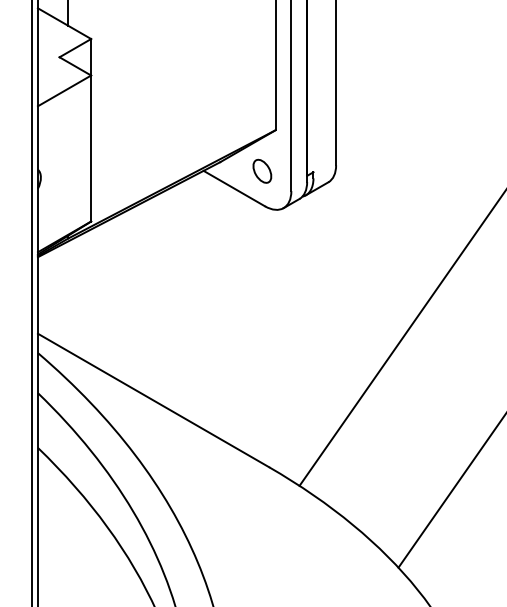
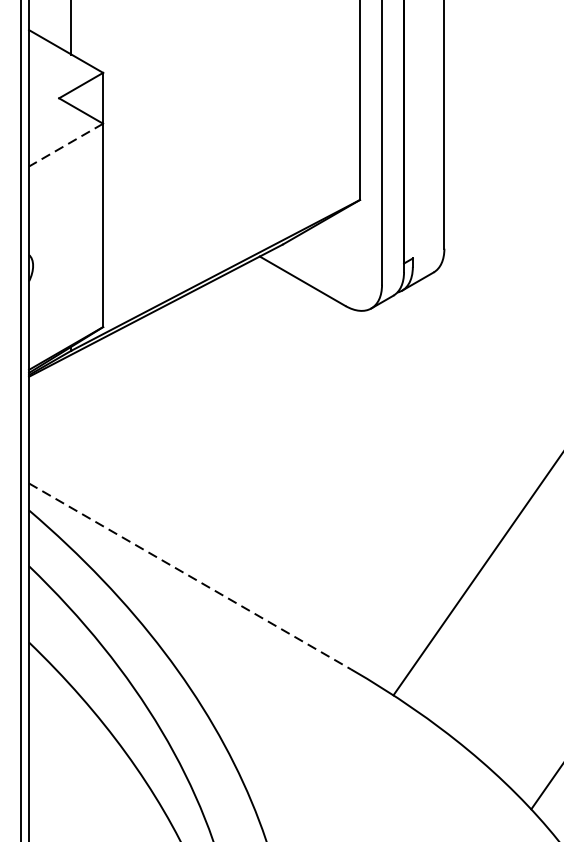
line: (64, 90) -> (65, 144), solid -> dashed
part: (262, 170) -> (341, 256), removed
line: (153, 400) -> (189, 576), solid -> dashed

